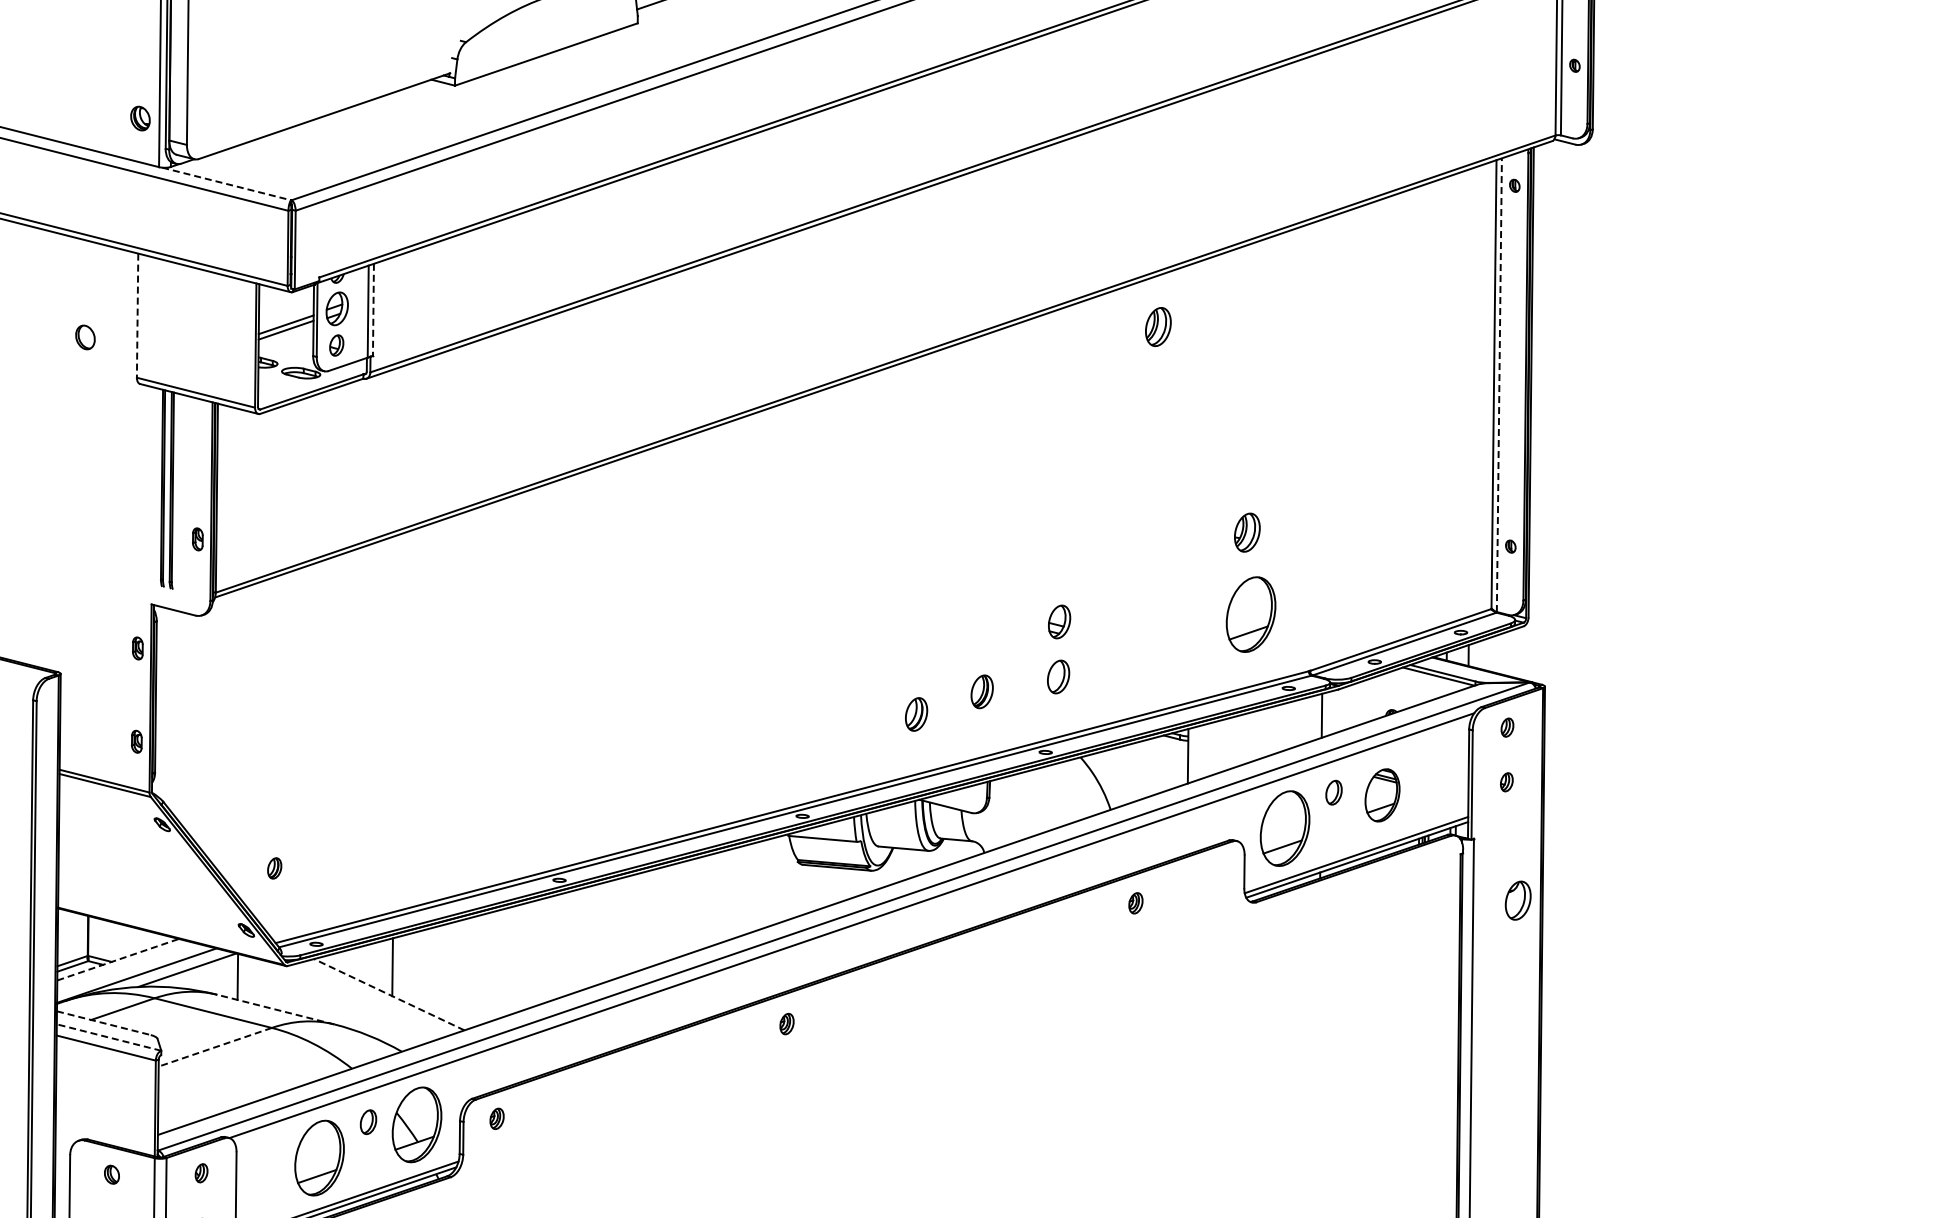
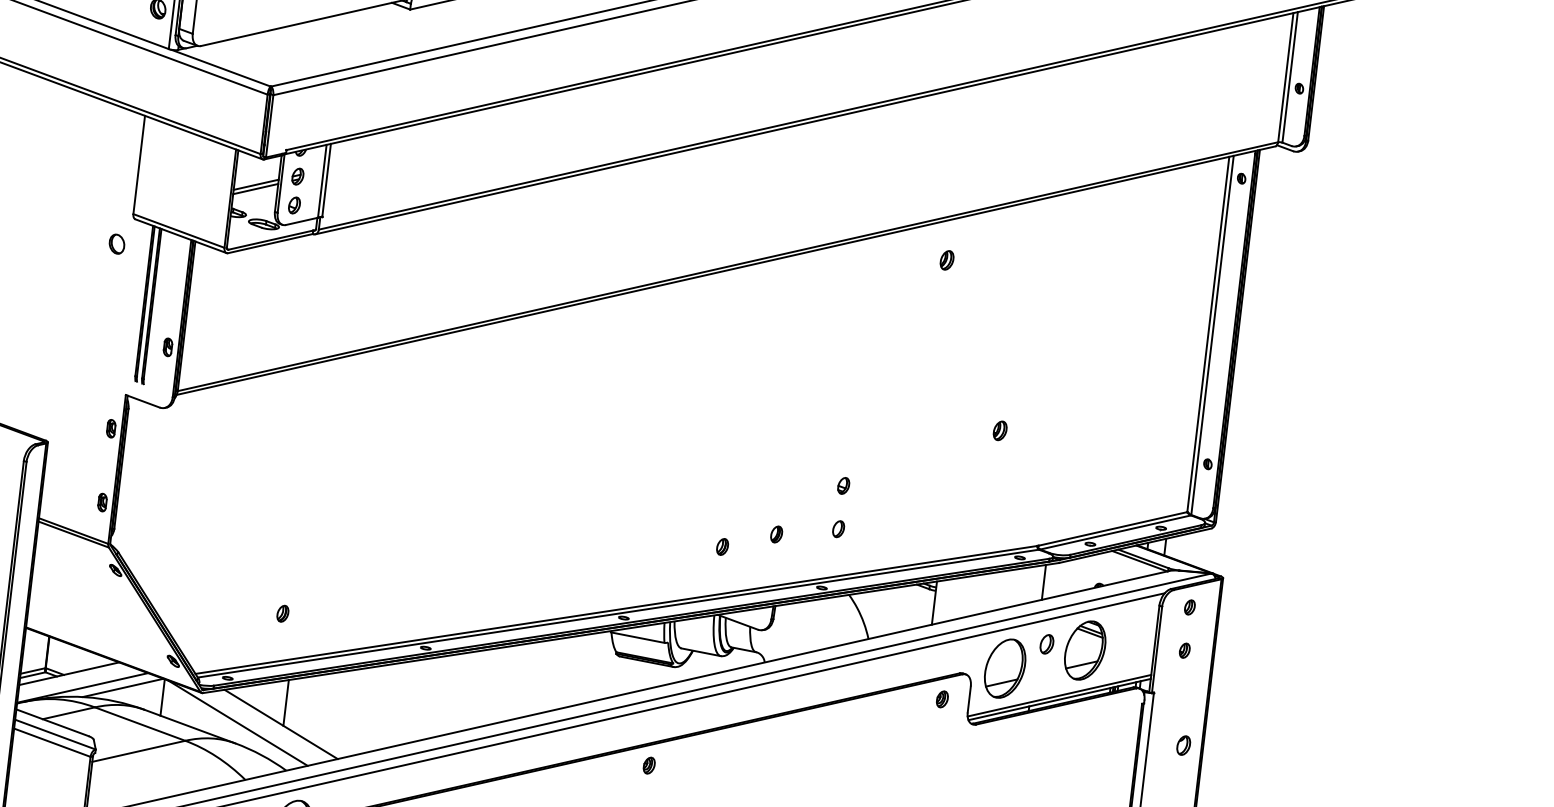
line: (227, 184) -> (221, 68), dashed -> solid
part: (336, 309) -> (297, 176), size x0.62
line: (373, 310) -> (326, 180), dashed -> solid
line: (137, 316) -> (139, 165), dashed -> solid
part: (1157, 326) -> (946, 259), size x0.62
part: (85, 337) -> (117, 244), moved
line: (1499, 385) -> (1212, 335), dashed -> solid
part: (1246, 532) -> (999, 430), size x0.62
part: (1250, 614) -> (995, 496), removed
part: (1058, 622) -> (843, 486), size x0.62
part: (1058, 676) -> (838, 528), size x0.62
part: (981, 691) -> (776, 534), size x0.62
part: (915, 714) -> (721, 546), size x0.62
part: (1382, 795) -> (1085, 650), size x1.43
part: (274, 868) -> (282, 613), moved
part: (1517, 900) -> (1183, 745), size x0.62
part: (1135, 903) -> (942, 699), moved
line: (118, 959) -> (69, 673), dashed -> solid
line: (388, 994) -> (280, 724), dashed -> solid
line: (334, 998) -> (237, 722), added
line: (275, 1009) -> (189, 726), dashed -> solid
line: (104, 1023) -> (53, 723), dashed -> solid
part: (786, 1024) -> (648, 765), moved
line: (109, 1037) -> (55, 734), dashed -> solid
line: (215, 1047) -> (138, 751), dashed -> solid

